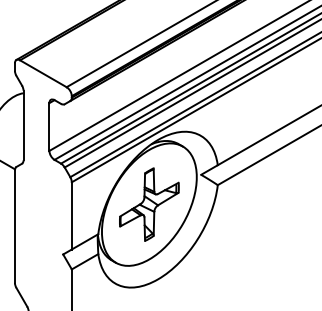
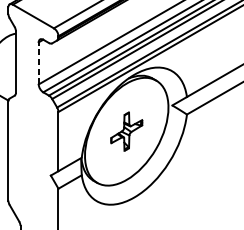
line: (49, 127) -> (38, 63), solid -> dashed
part: (149, 204) -> (126, 131), size x0.6

